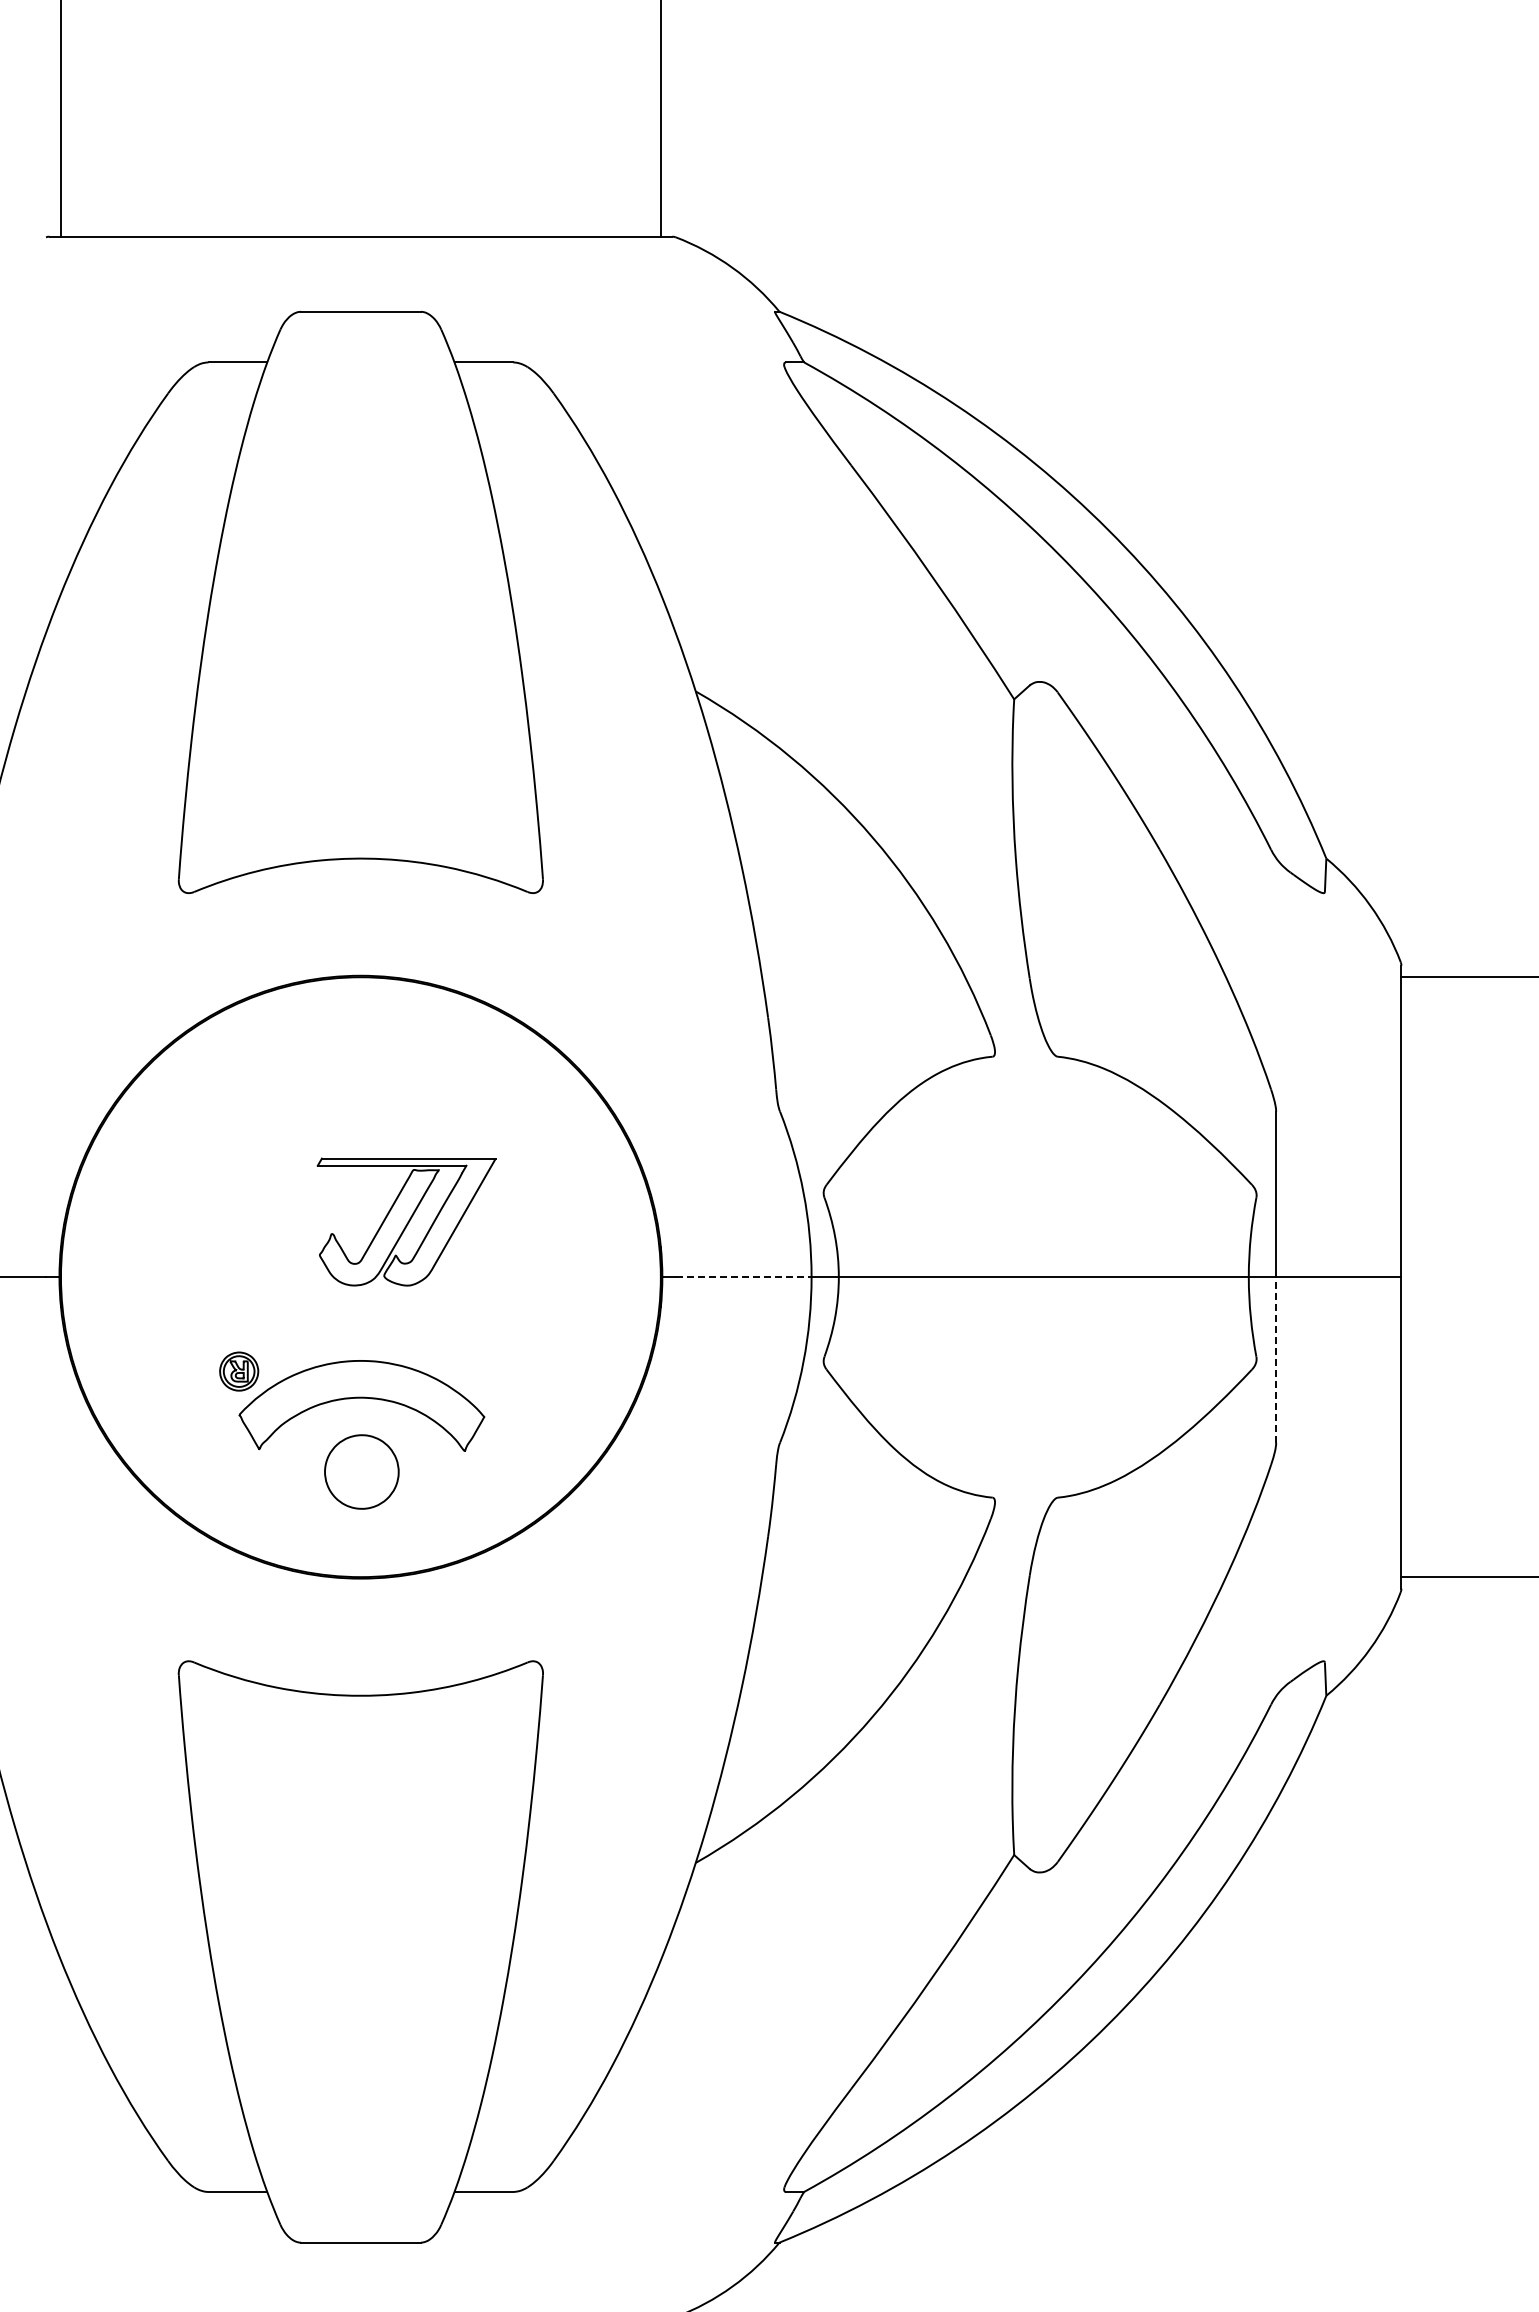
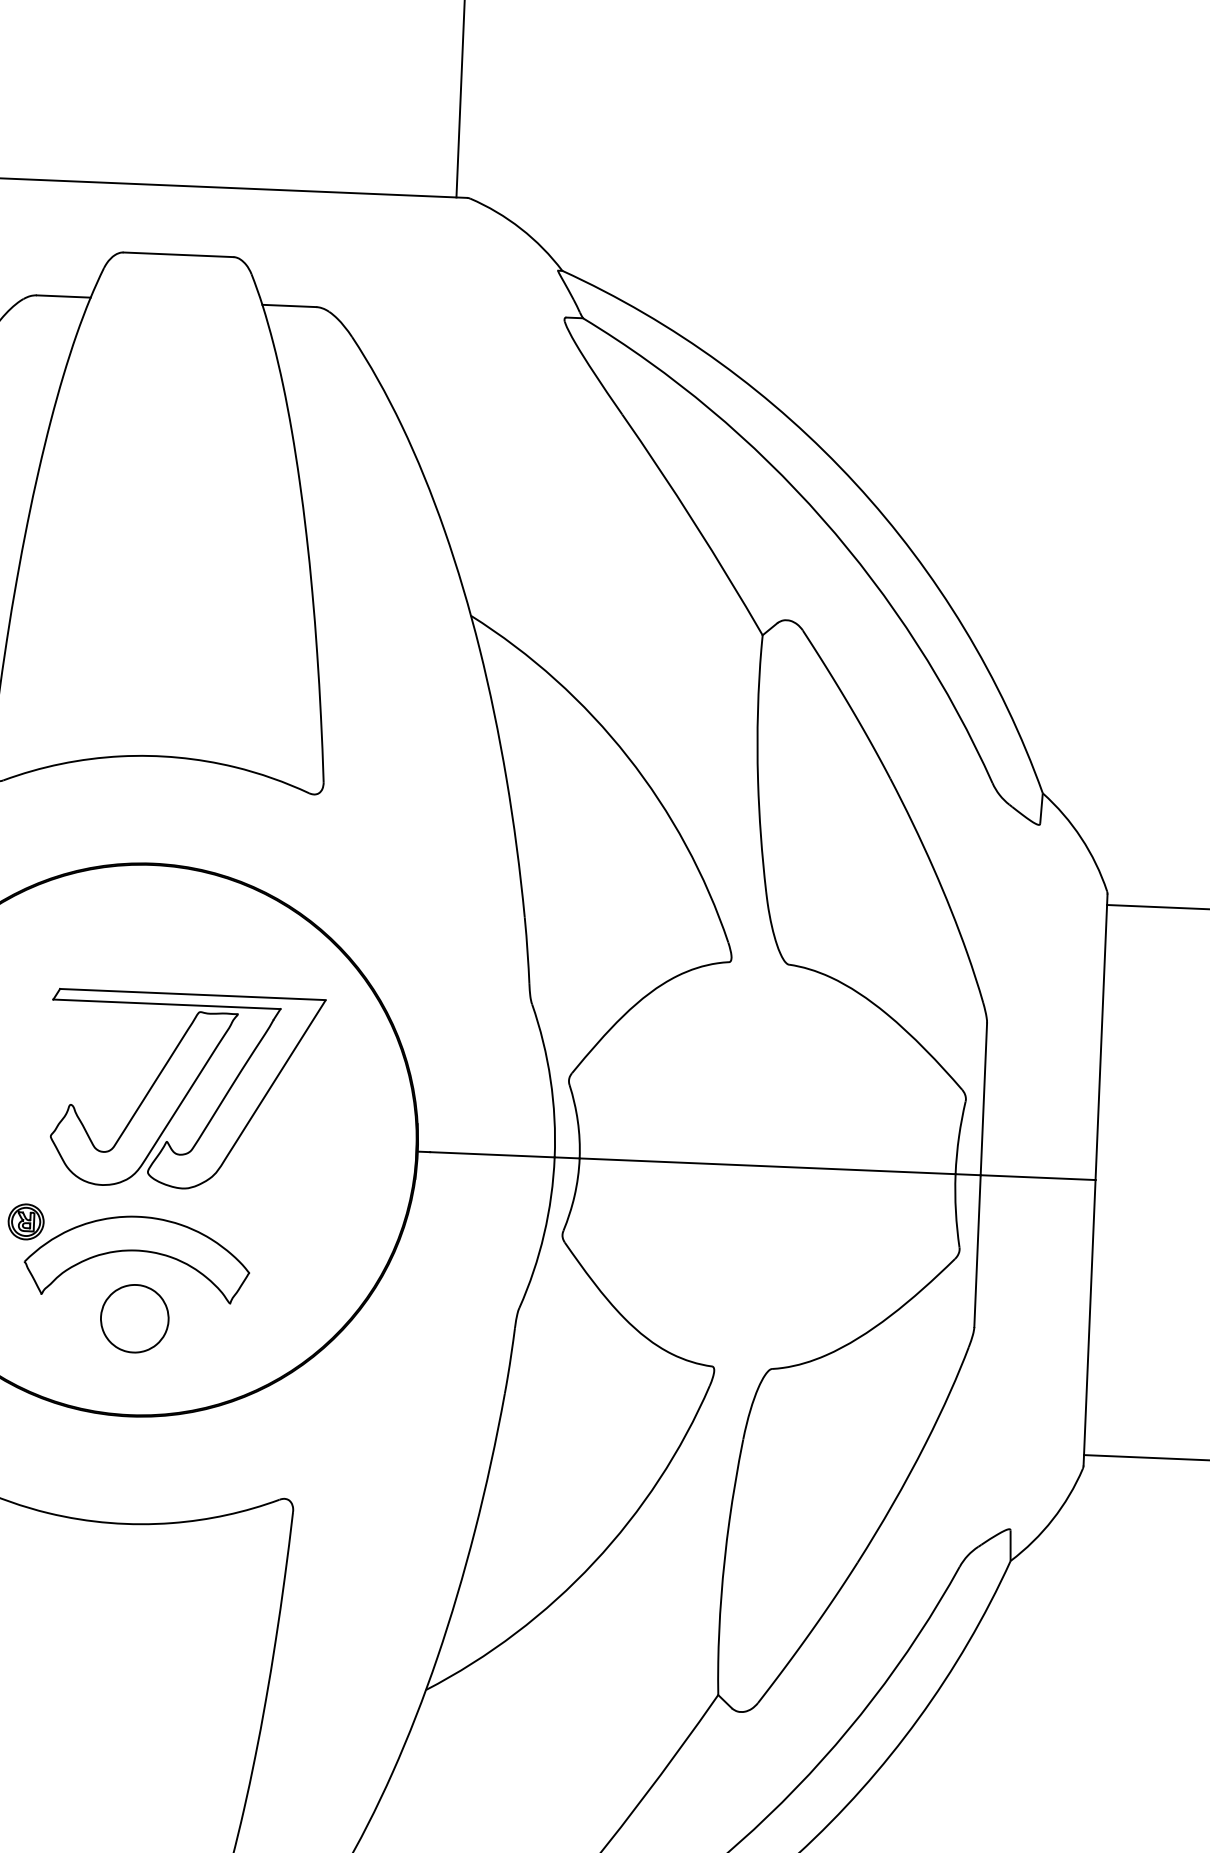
part: (406, 1221) -> (185, 1090), size x1.67
line: (743, 1277) -> (492, 1155), dashed -> solid
line: (1276, 1359) -> (977, 1250), dashed -> solid

